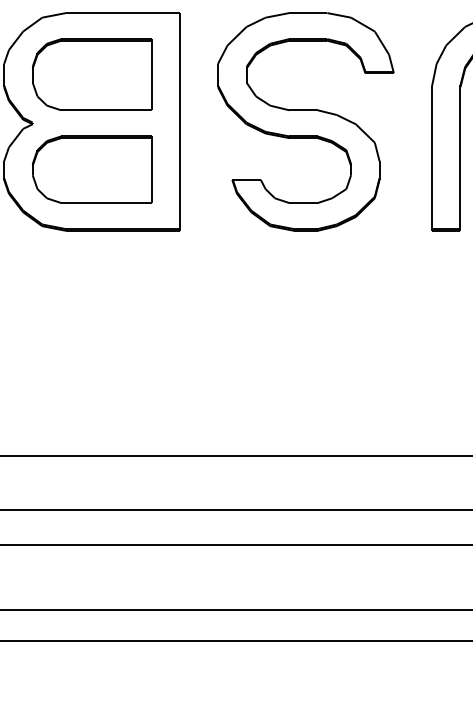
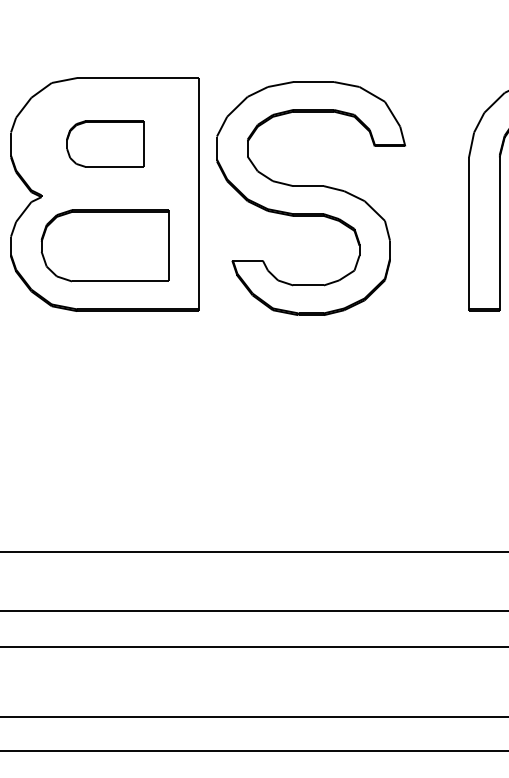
part: (92, 74) -> (105, 143), size x0.6
part: (305, 121) -> (310, 198), moved

